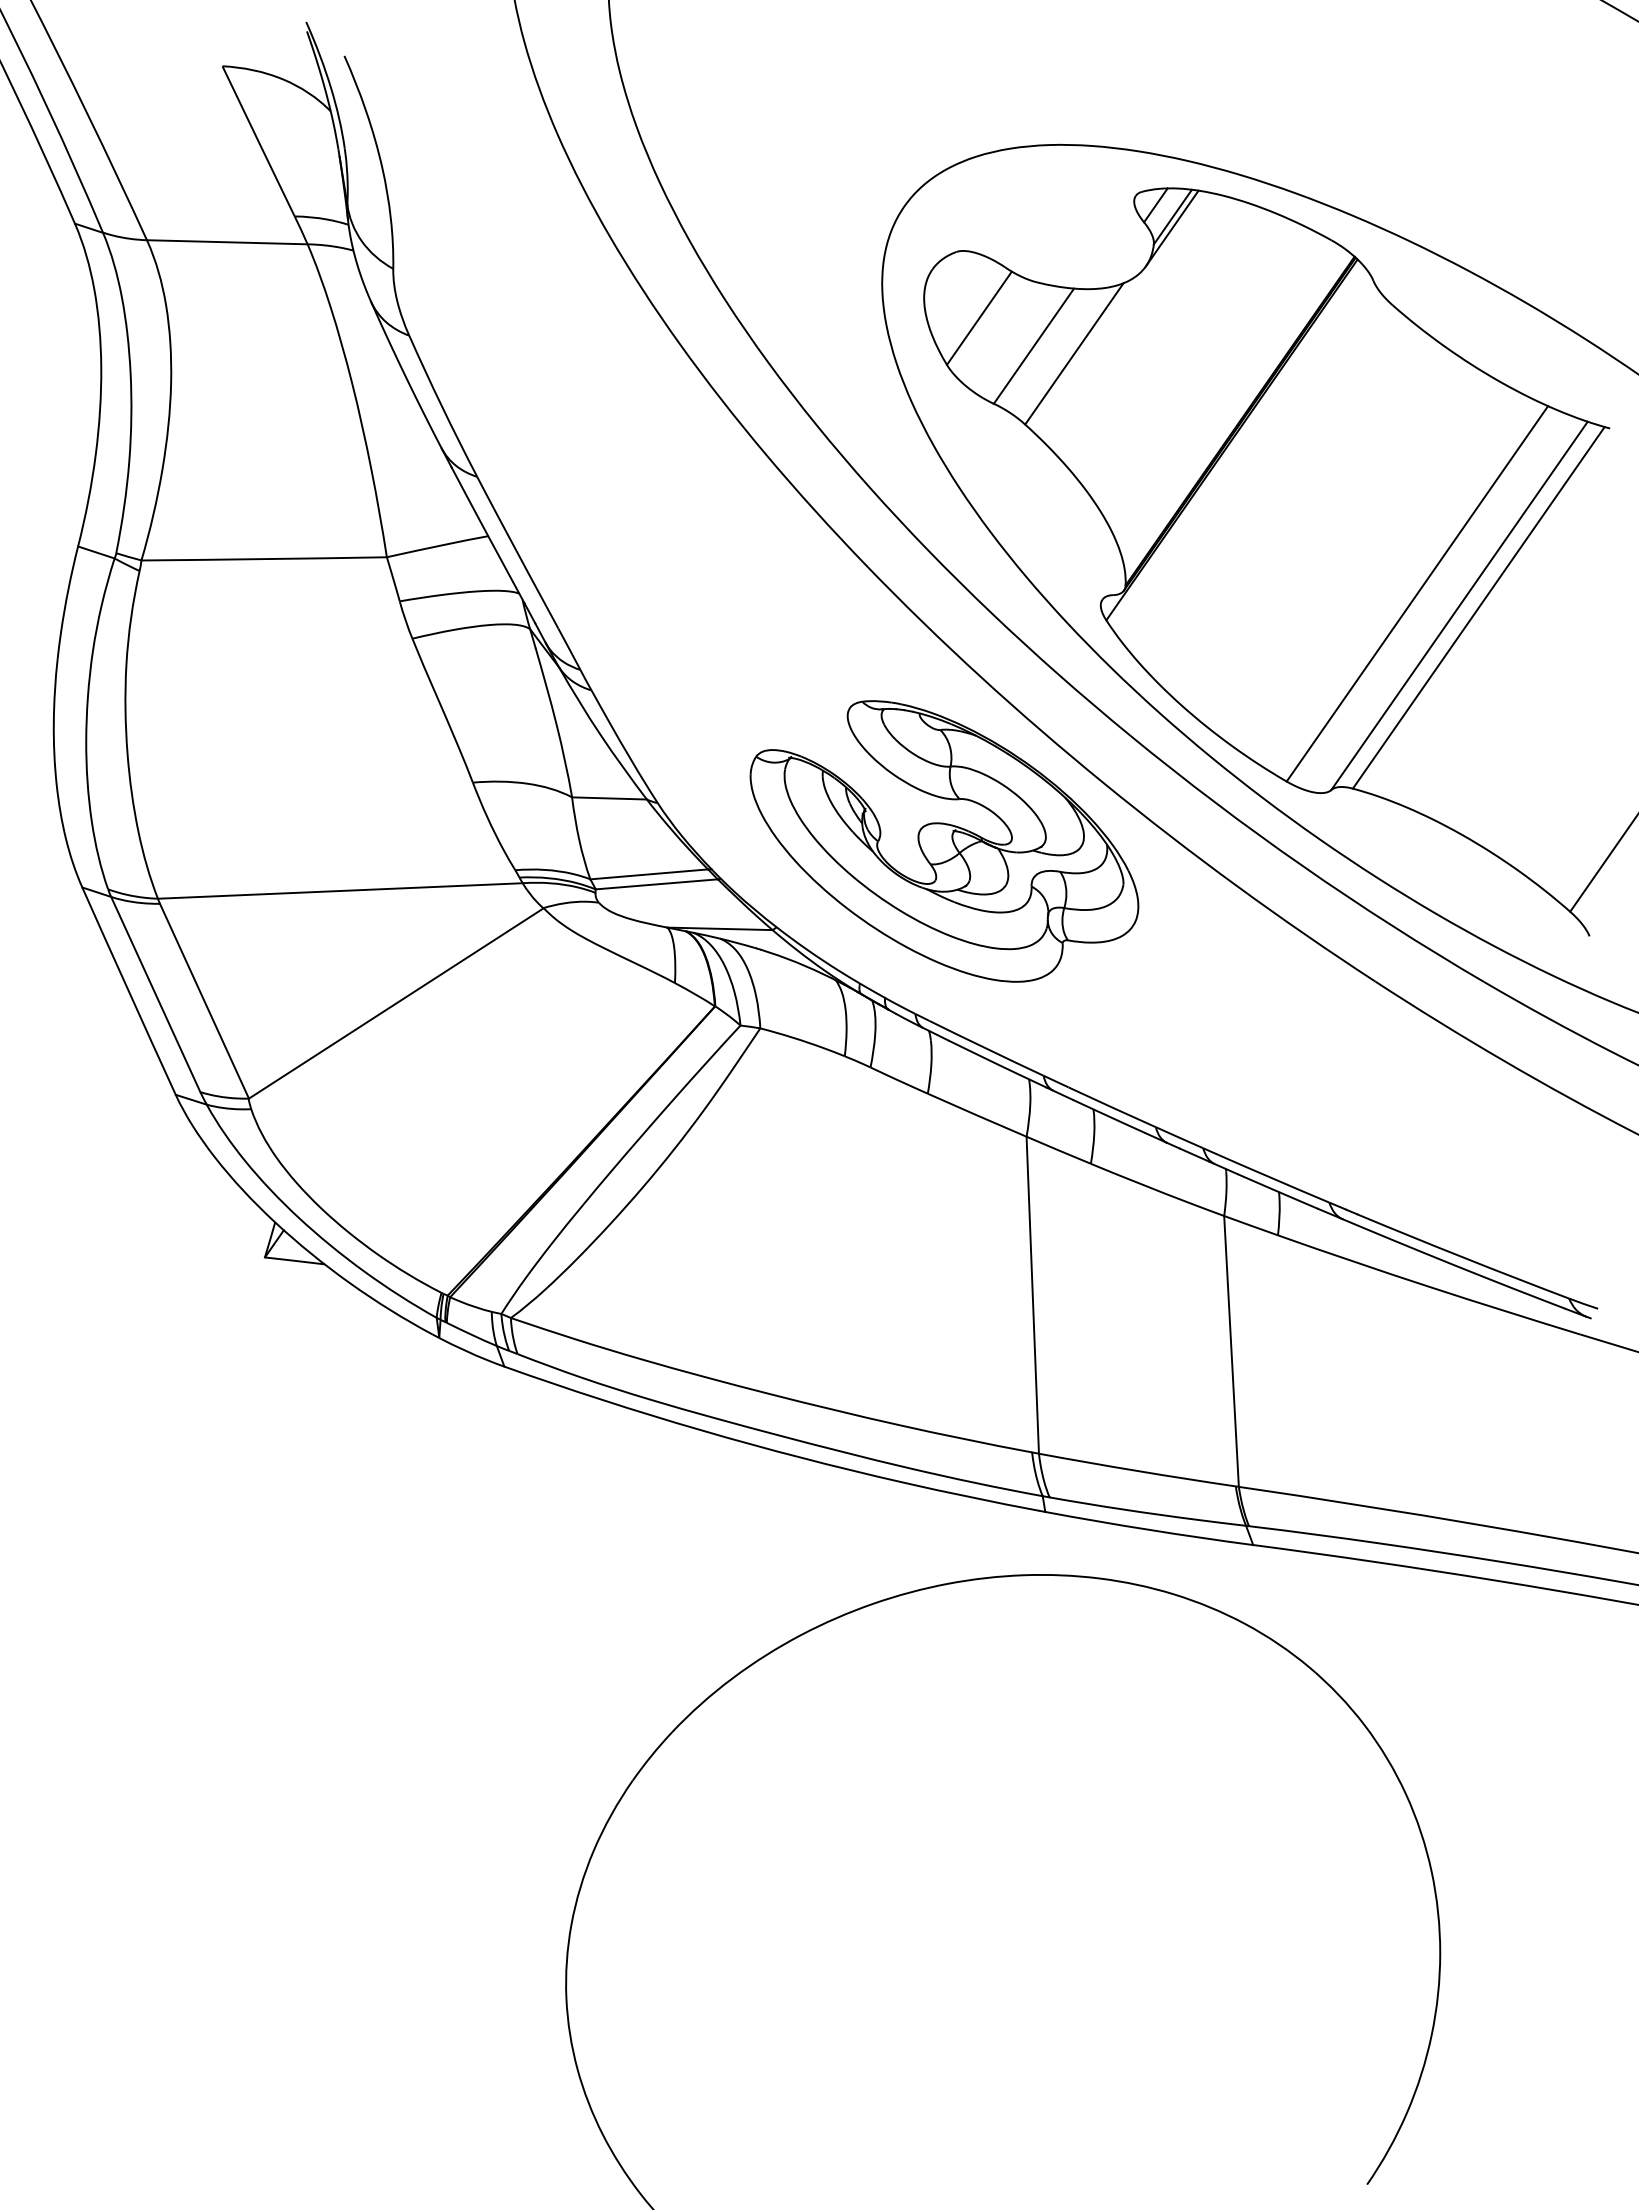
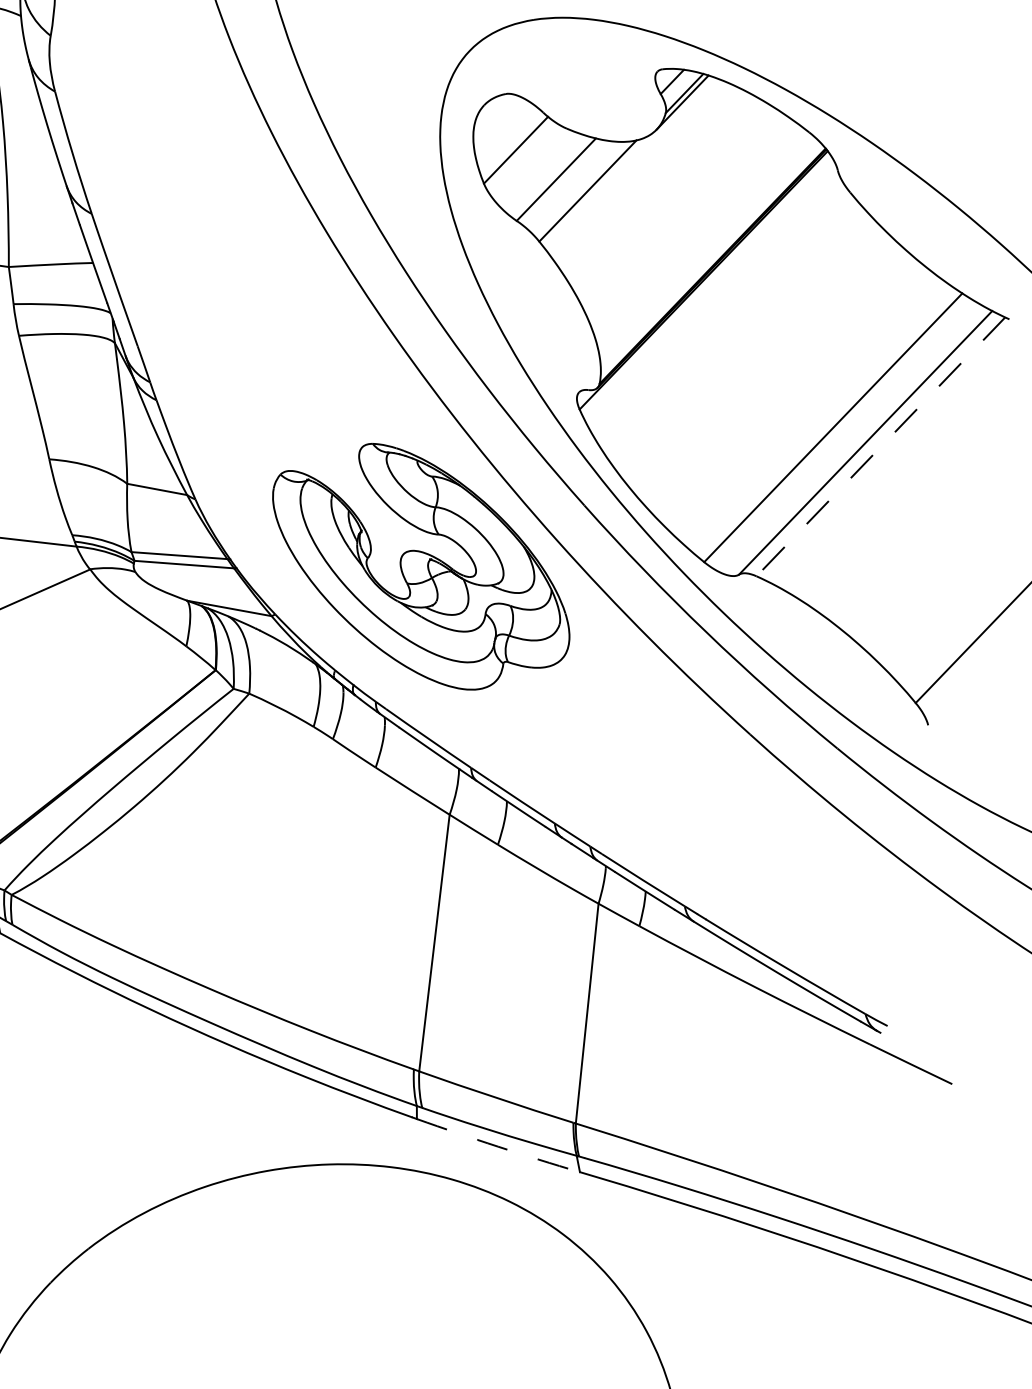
line: (1478, 608) -> (880, 447), solid -> dashed
arc: (1149, 1529) -> (498, 1146), solid -> dashed

